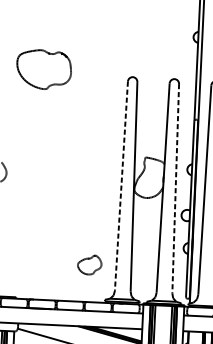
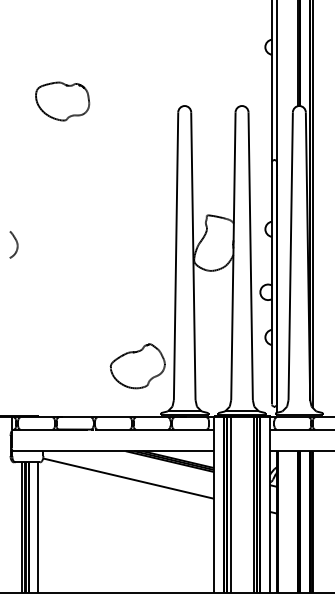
part: (44, 69) -> (62, 101), size x0.71
line: (121, 186) -> (176, 256), dashed -> solid
line: (175, 188) -> (250, 256), dashed -> solid
part: (89, 265) -> (137, 366), size x1.67

